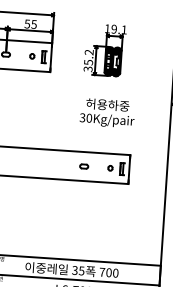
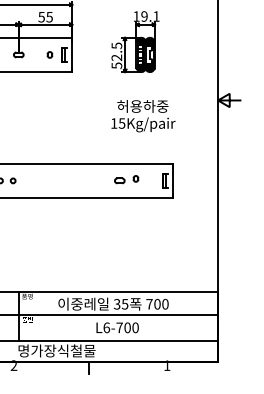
text: (88, 60) -> (116, 55), 35.2 -> 52.5
text: (85, 118) -> (117, 123), 30Kg/pair -> 15Kg/pair
part: (110, 167) -> (135, 178), moved

